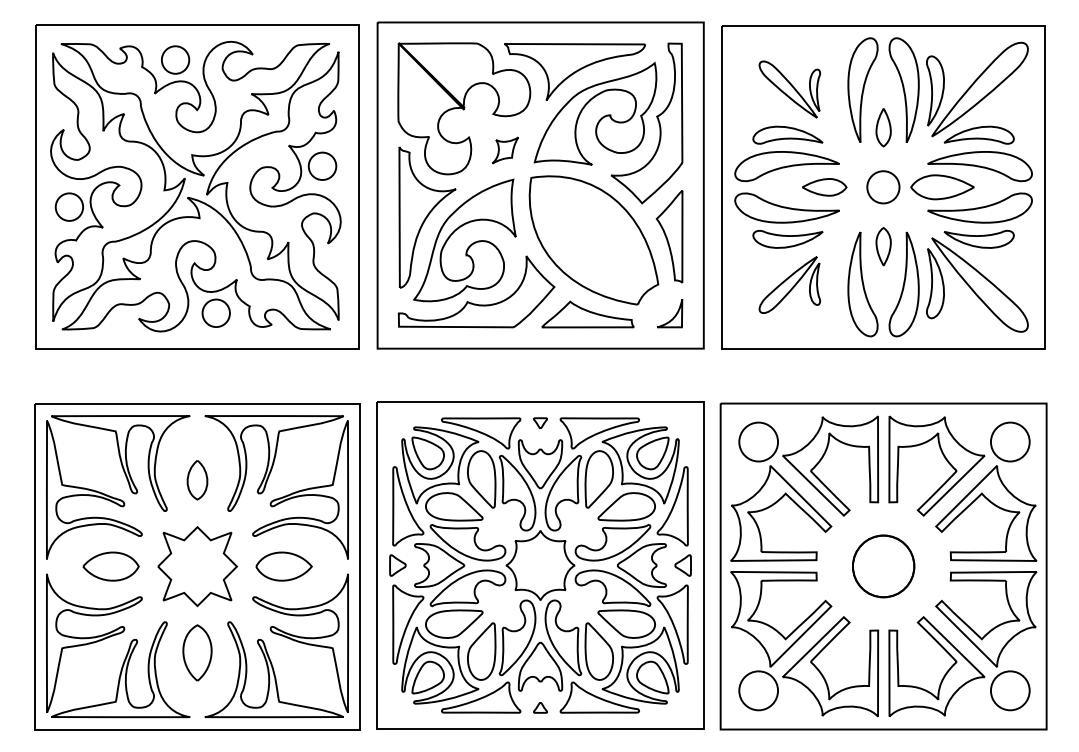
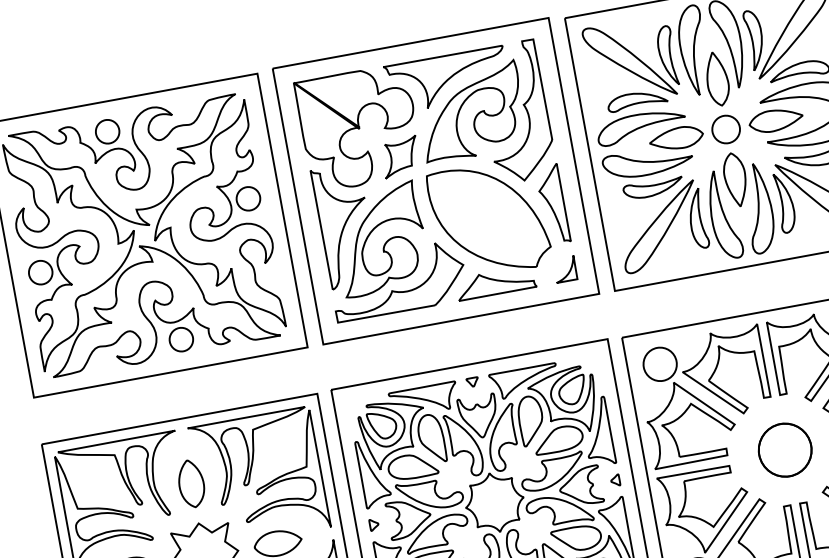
part: (789, 89) -> (631, 61), size x1.67
part: (883, 127) -> (716, 78), size x1.67
part: (505, 150) -> (400, 157), size x1.67
part: (824, 187) -> (676, 138), size x1.43
part: (883, 246) -> (735, 179), size x1.67
part: (789, 284) -> (661, 226), size x1.67
part: (197, 479) -> (191, 483), size x1.43
part: (397, 565) -> (373, 524), size x0.62
part: (682, 565) -> (614, 480), size x0.62

